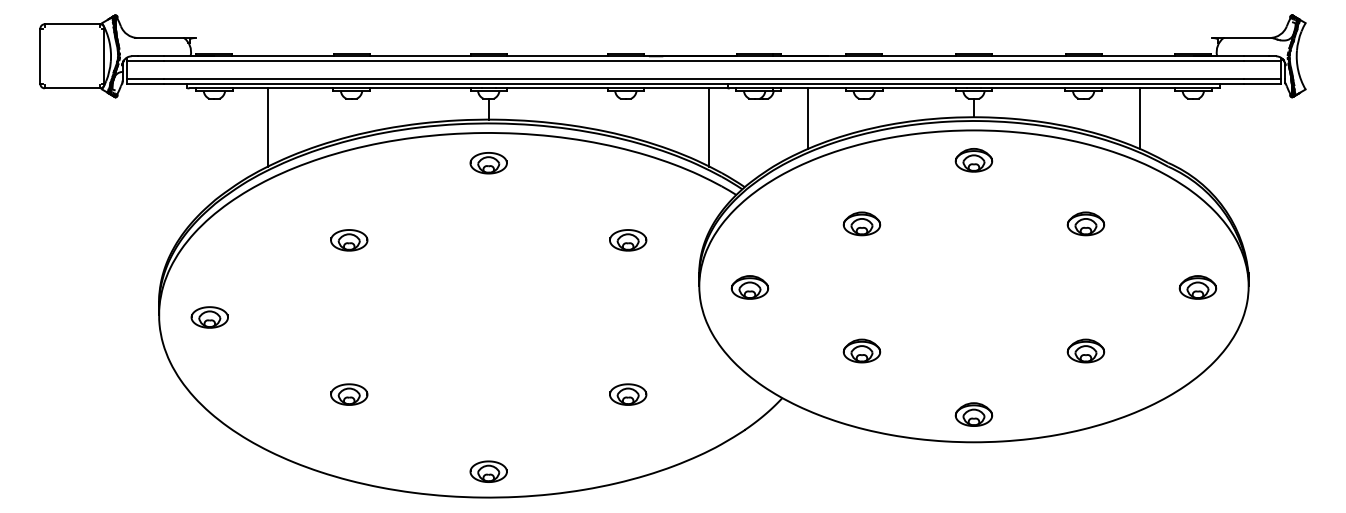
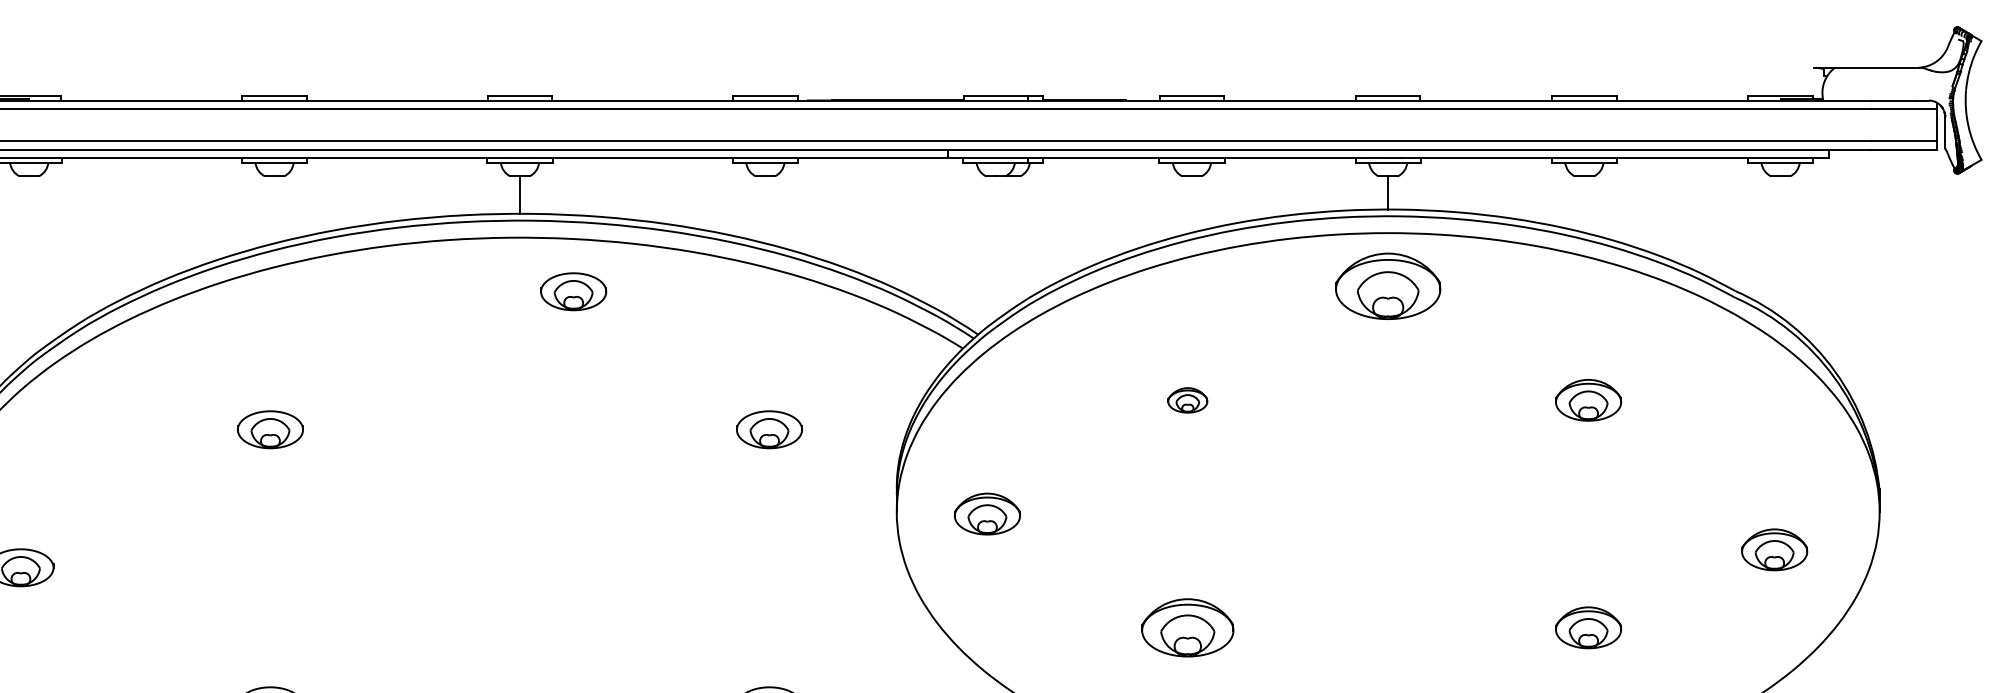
line: (808, 118) -> (1092, 211), removed
line: (1139, 118) -> (1684, 211), removed
line: (268, 127) -> (125, 227), removed
line: (709, 127) -> (914, 227), removed
part: (973, 160) -> (1387, 286), size x1.6
part: (488, 163) -> (573, 292), moved
part: (861, 223) -> (1186, 399), size x0.6
part: (1197, 287) -> (1773, 549), moved
part: (861, 350) -> (1186, 626), size x1.4

